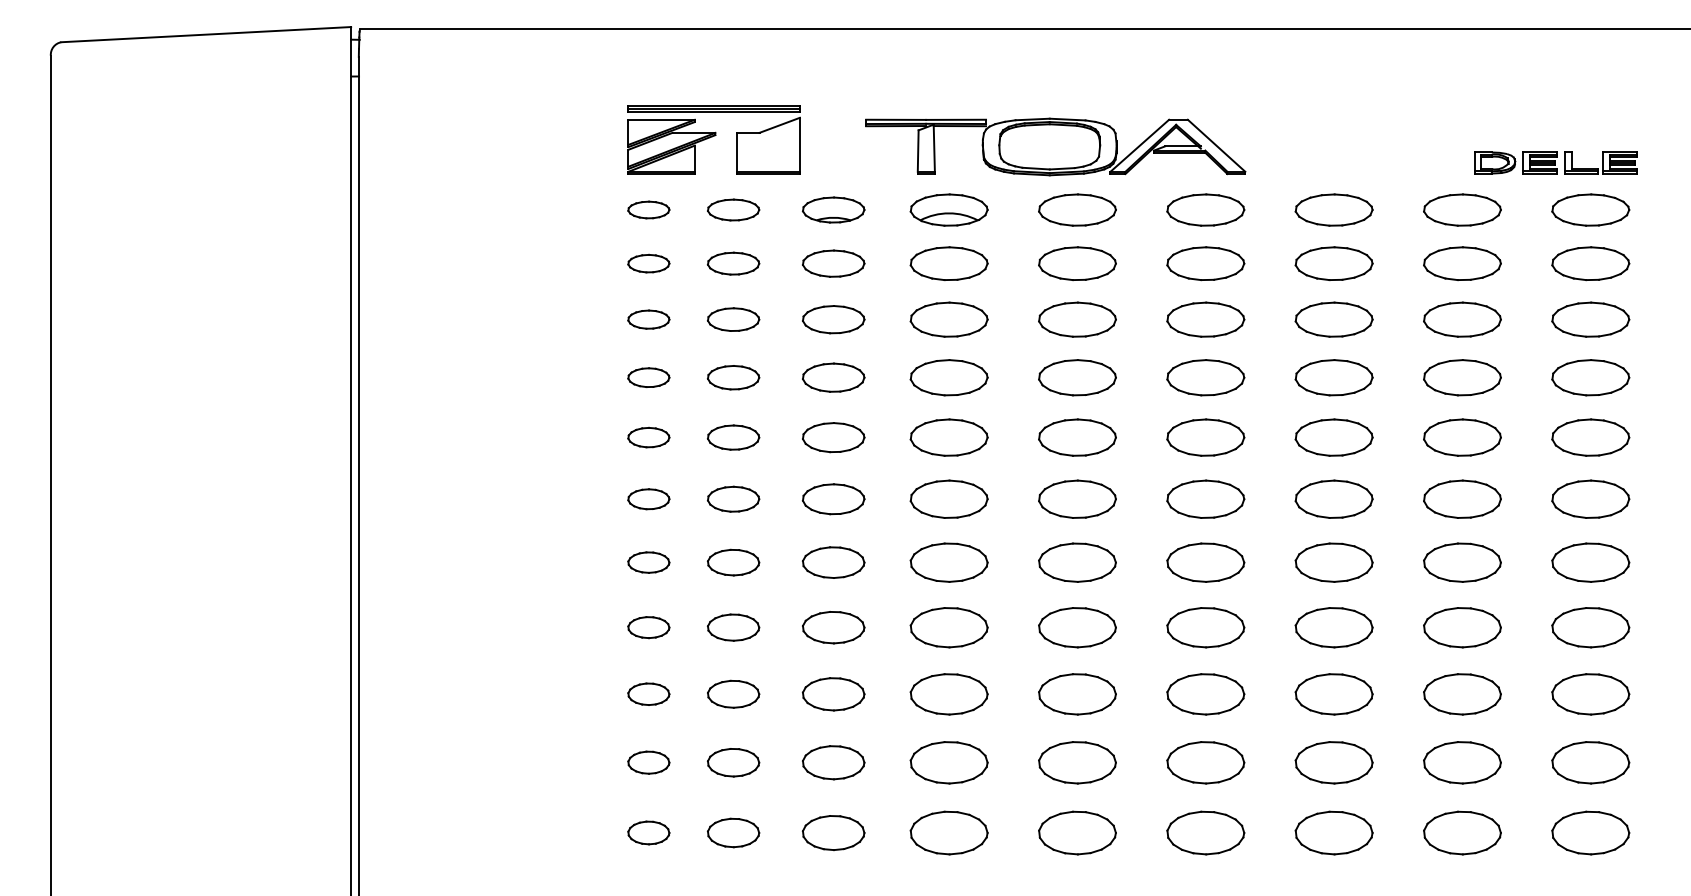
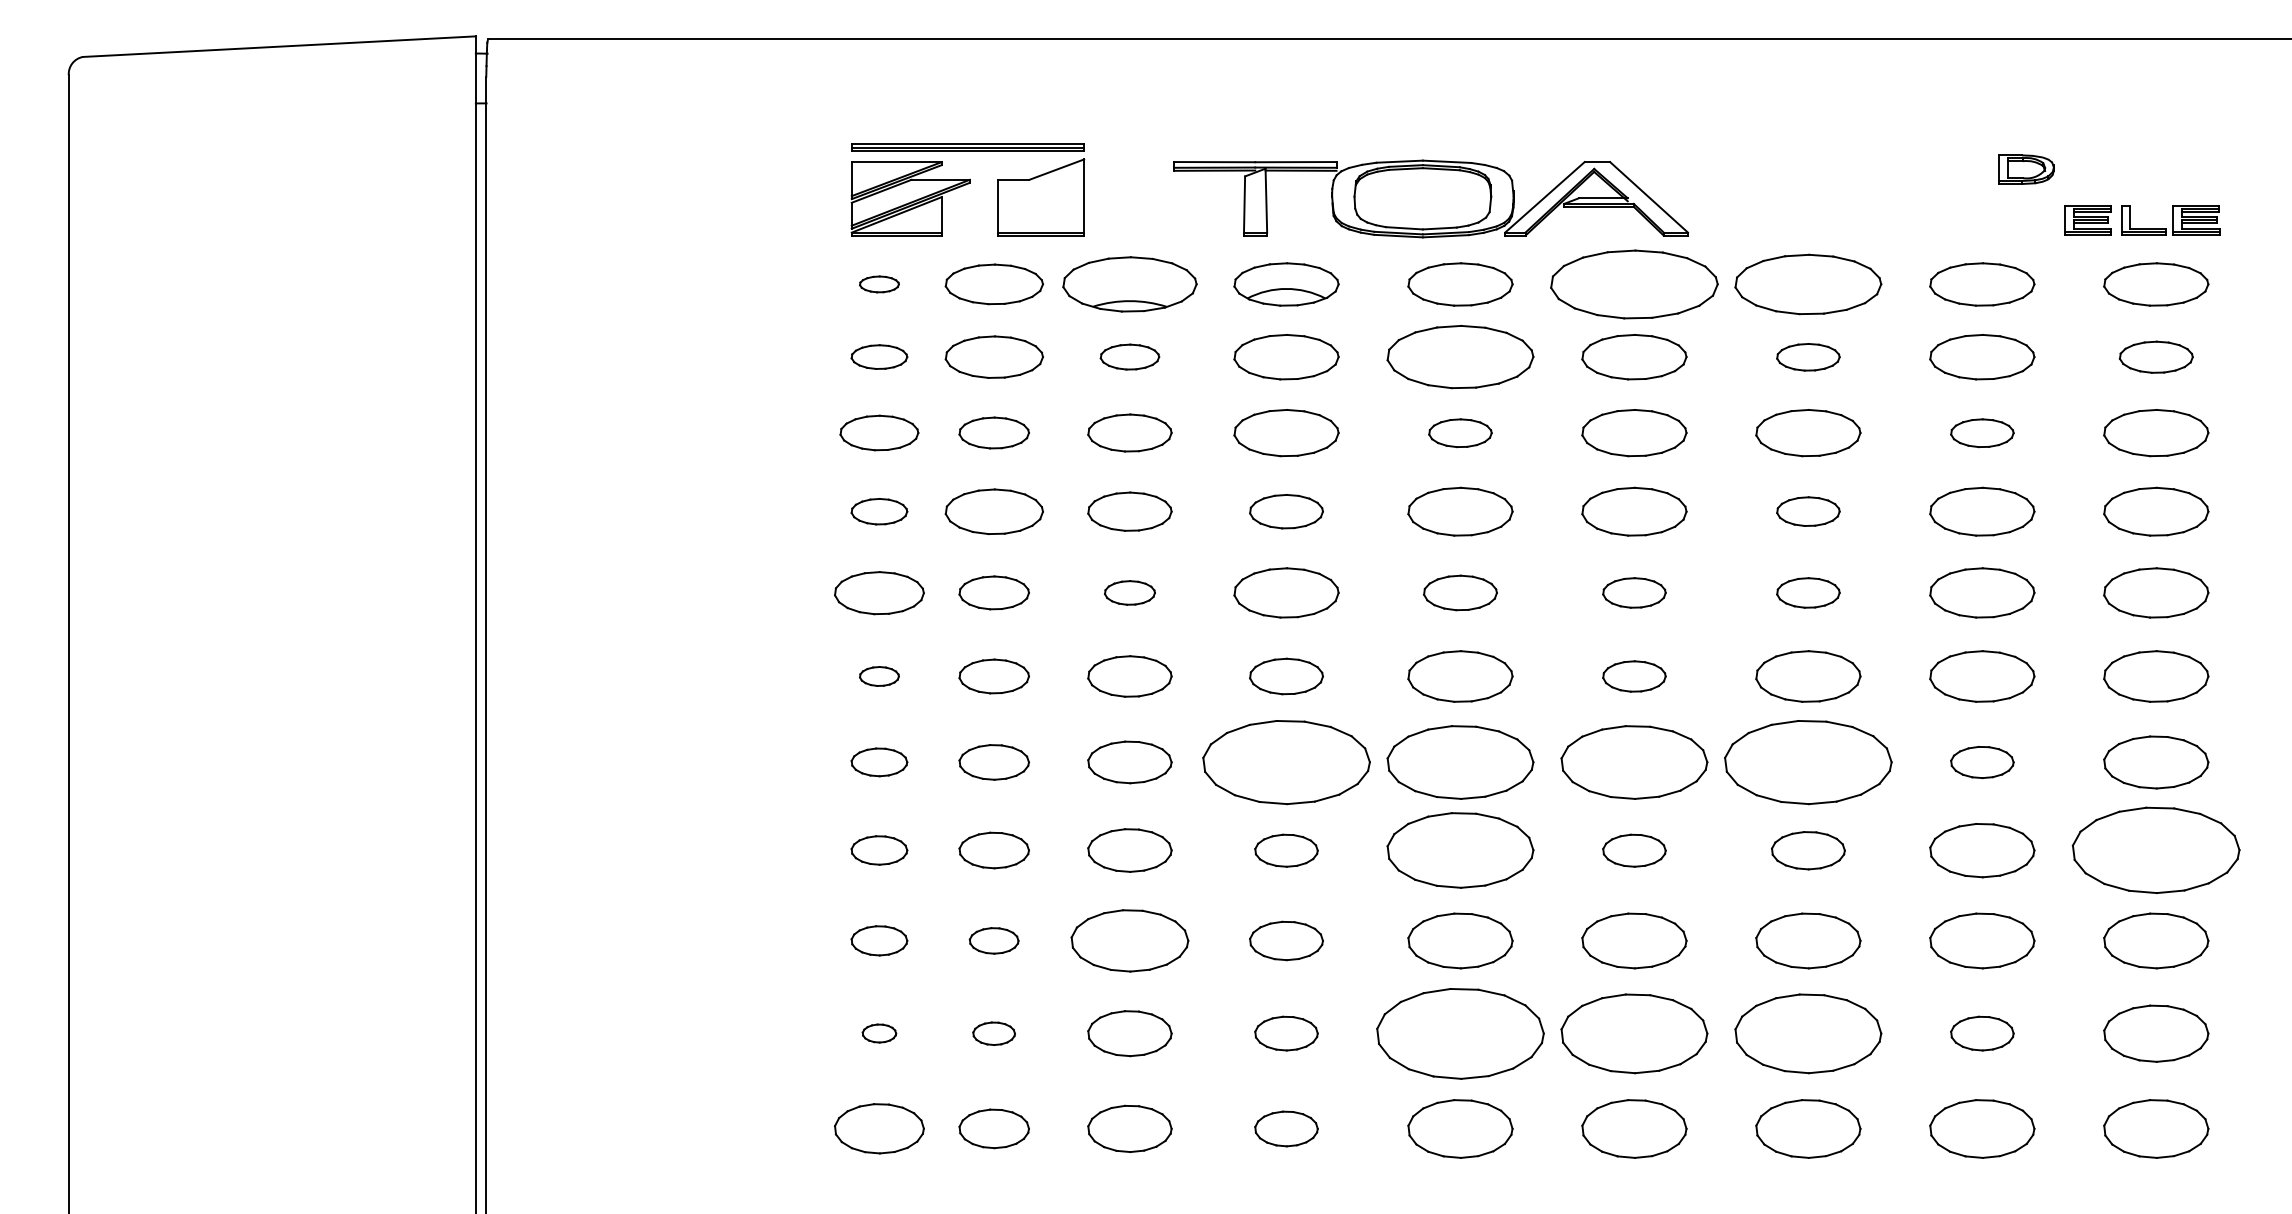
part: (1495, 162) -> (2026, 169), moved
part: (648, 210) -> (879, 284), size x0.7
part: (733, 210) -> (993, 284), size x1.4
part: (833, 210) -> (1129, 284), size x1.6
part: (1205, 210) -> (1634, 284), size x1.6
part: (1334, 210) -> (1808, 284), size x1.4
part: (733, 263) -> (993, 356), size x1.4
part: (833, 263) -> (1129, 356), size x0.7
part: (1077, 263) -> (1460, 357), size x1.4
part: (1334, 263) -> (1808, 357), size x0.6
part: (1590, 263) -> (2156, 357), size x0.7
part: (648, 319) -> (879, 432), size x1.4
part: (1077, 320) -> (1460, 433), size x0.6
part: (1462, 320) -> (1982, 433), size x0.6
part: (733, 377) -> (993, 511), size x1.4
part: (949, 377) -> (1286, 511), size x0.7
part: (1334, 377) -> (1808, 511), size x0.6
part: (648, 437) -> (879, 592), size x1.6
part: (833, 437) -> (1129, 592), size x0.6
part: (1077, 437) -> (1460, 592), size x0.7
part: (1205, 437) -> (1634, 592), size x0.6
part: (1334, 437) -> (1808, 592), size x0.6
part: (648, 499) -> (879, 676), size x0.7
part: (949, 499) -> (1286, 676), size x0.7
part: (1205, 499) -> (1634, 676), size x0.6
part: (949, 562) -> (1286, 762), size x1.6
part: (1077, 562) -> (1460, 762), size x1.4
part: (1205, 562) -> (1634, 762), size x1.4
part: (1334, 562) -> (1808, 762), size x1.6
part: (1462, 562) -> (1982, 762), size x0.6
part: (949, 627) -> (1286, 850), size x0.6
part: (1077, 627) -> (1460, 850), size x1.4
part: (1205, 627) -> (1634, 850), size x0.6
part: (1334, 627) -> (1808, 850), size x0.7
part: (1590, 627) -> (2156, 850), size x1.6
part: (733, 694) -> (993, 940), size x0.7
part: (833, 694) -> (1129, 940), size x1.4
part: (949, 694) -> (1286, 940), size x0.7
part: (648, 762) -> (879, 1033), size x0.6
part: (733, 762) -> (993, 1033), size x0.6
part: (949, 762) -> (1286, 1033), size x0.6
part: (1077, 762) -> (1460, 1033), size x1.6
part: (1205, 762) -> (1634, 1033), size x1.4
part: (1334, 762) -> (1808, 1033), size x1.4
part: (1462, 762) -> (1982, 1033), size x0.6
part: (648, 832) -> (879, 1128), size x1.6
part: (949, 832) -> (1286, 1128), size x0.6

